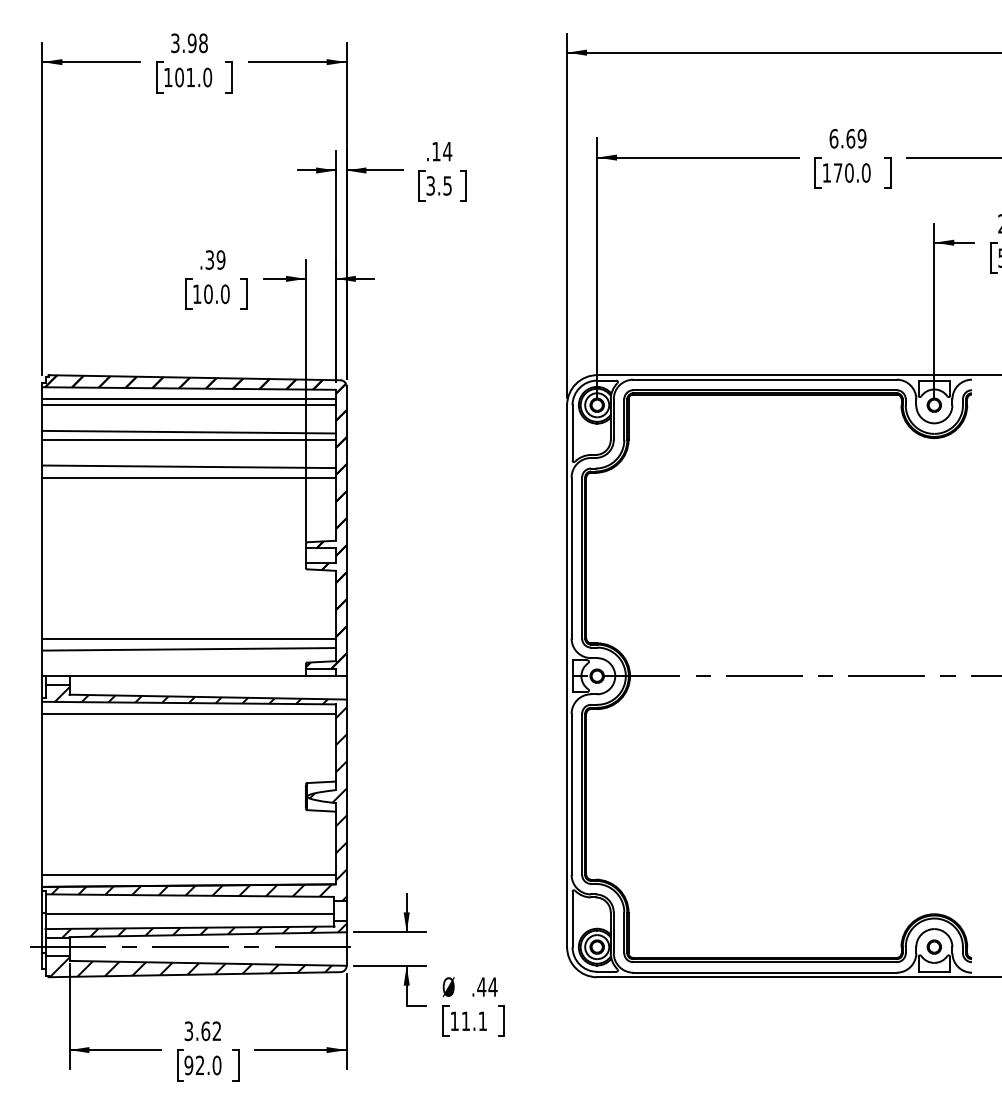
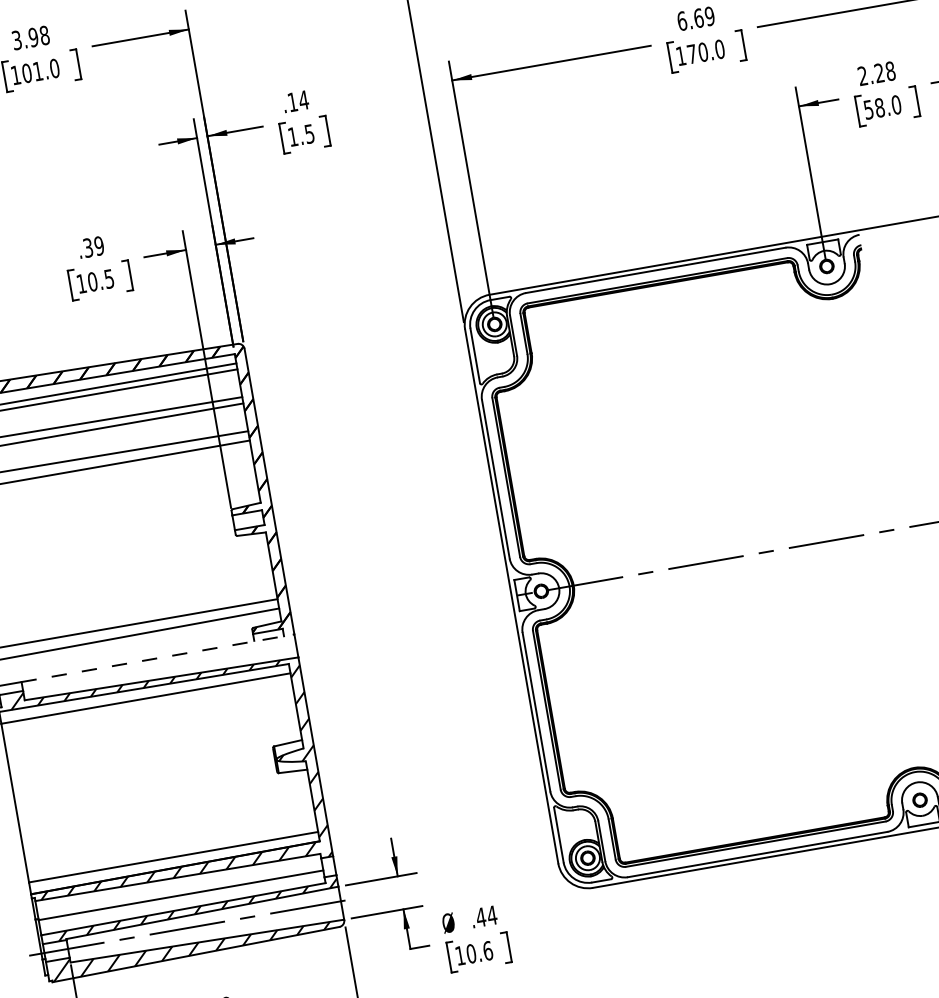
text: (430, 185) -> (292, 136), 3.5 -> 1.5
text: (225, 294) -> (109, 279), 10.0 -> 10.5
line: (208, 676) -> (158, 658), solid -> dashed
text: (474, 1021) -> (479, 952), 11.1 -> 10.6

